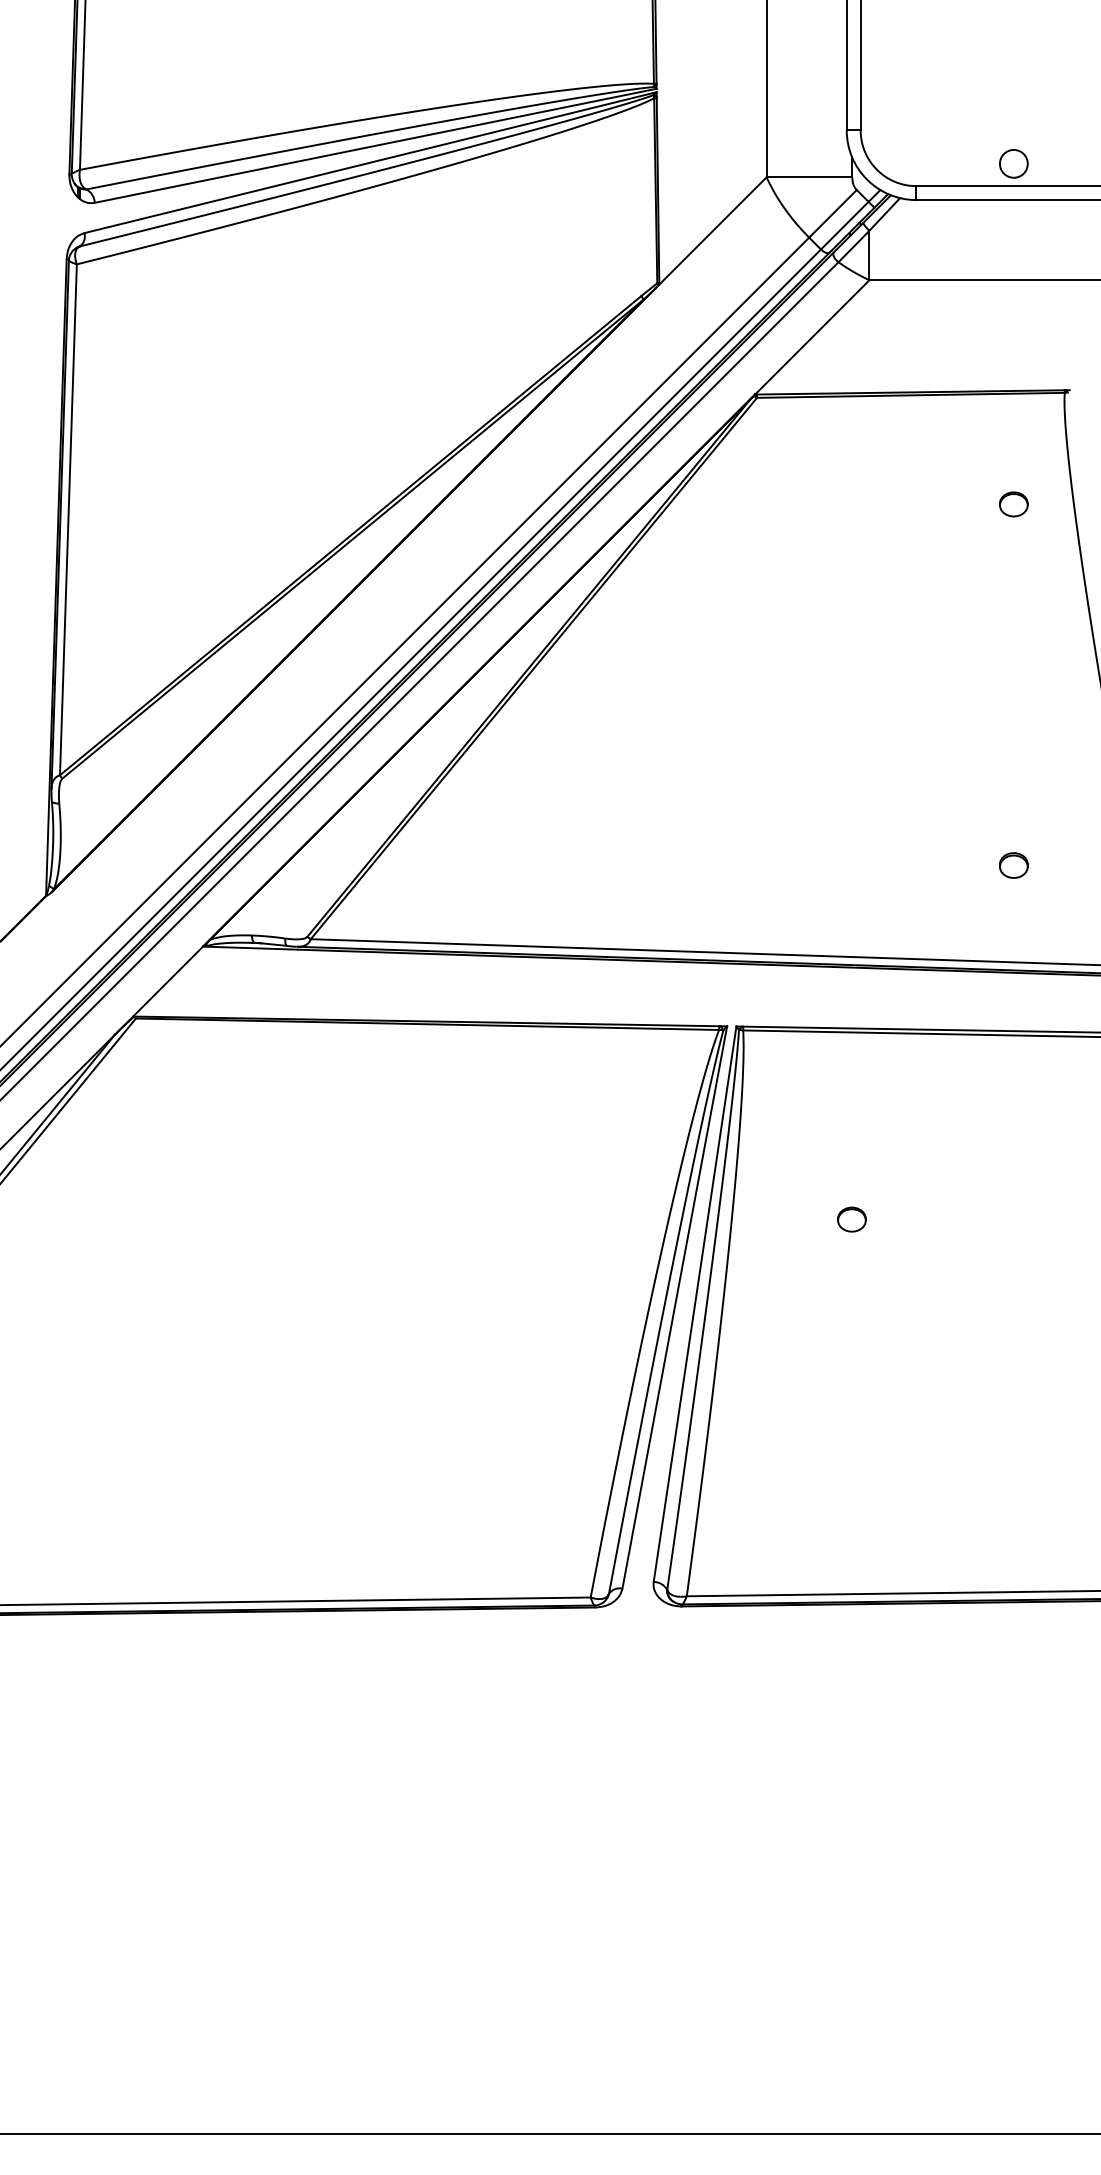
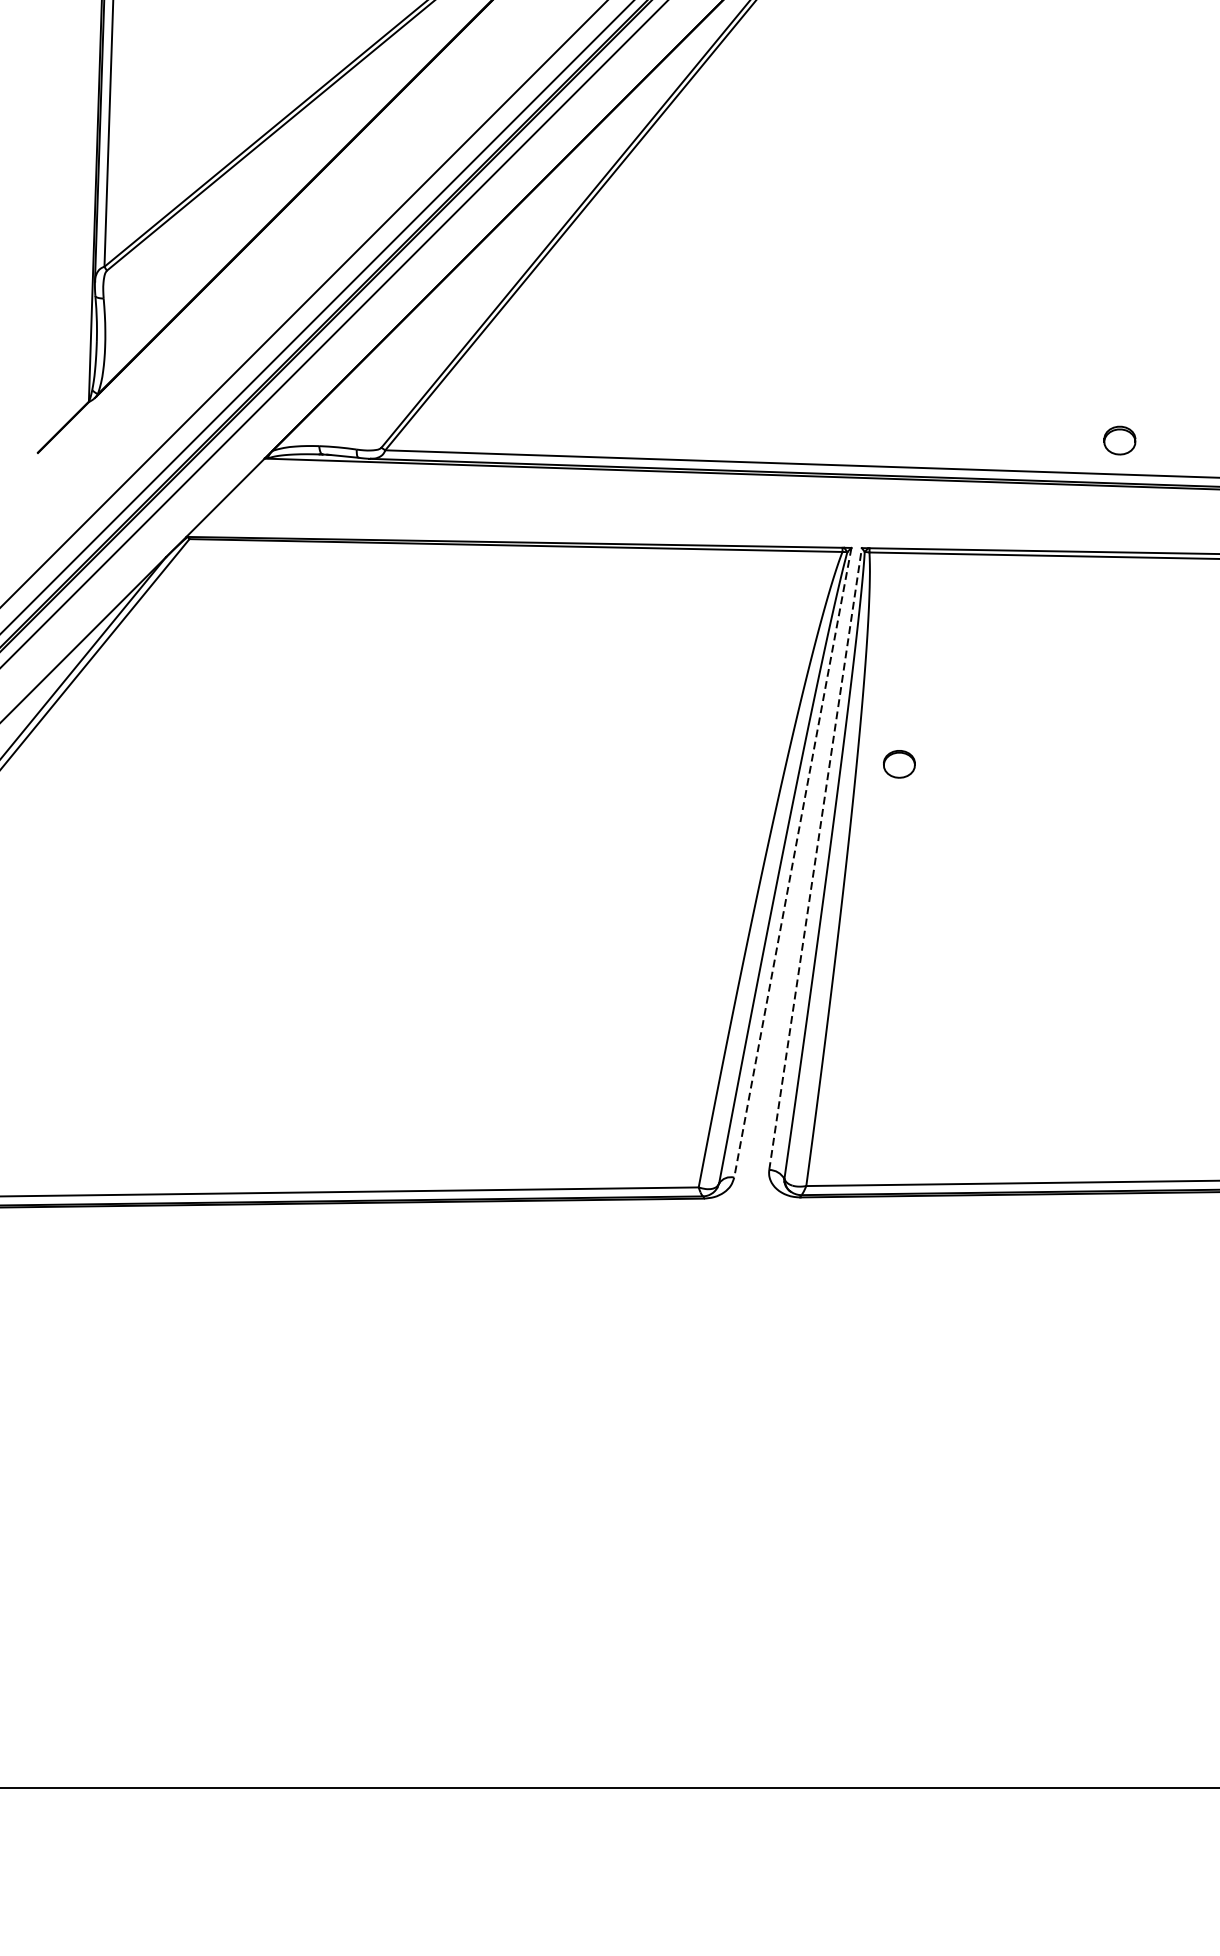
part: (1013, 865) -> (1119, 440), moved
part: (851, 1219) -> (898, 764), moved
line: (695, 1304) -> (816, 859), solid -> dashed
line: (674, 1308) -> (792, 863), solid -> dashed

